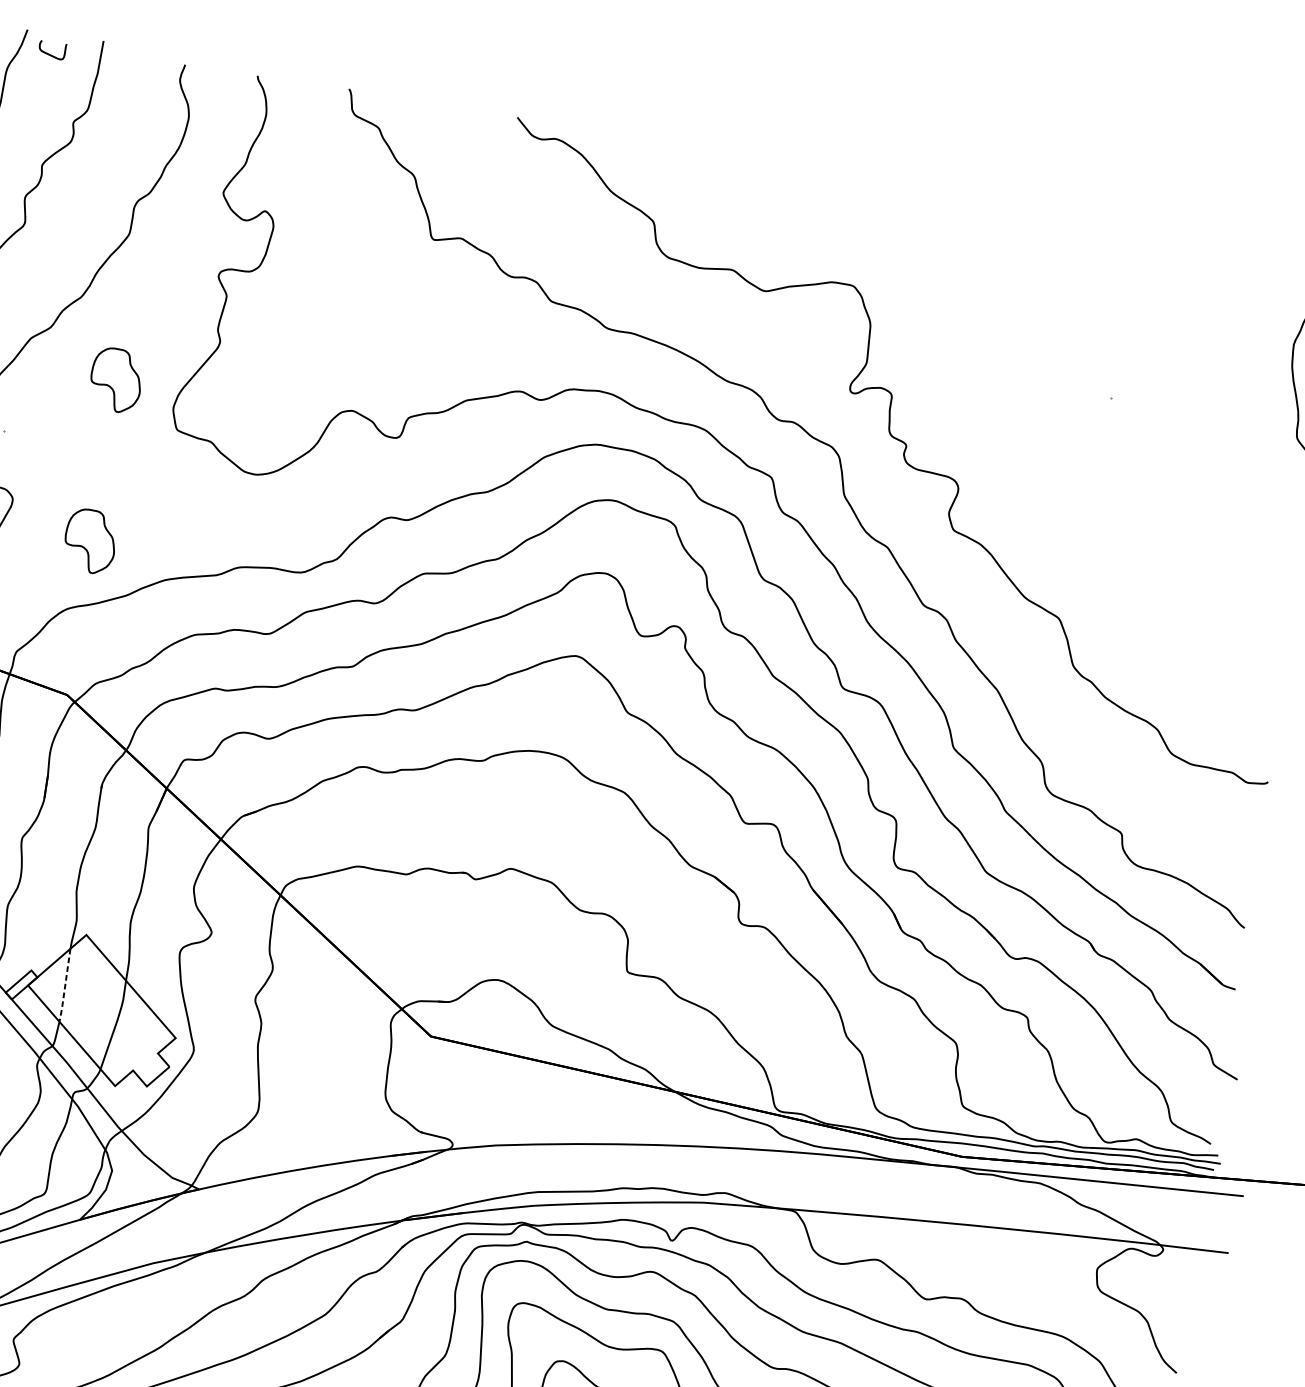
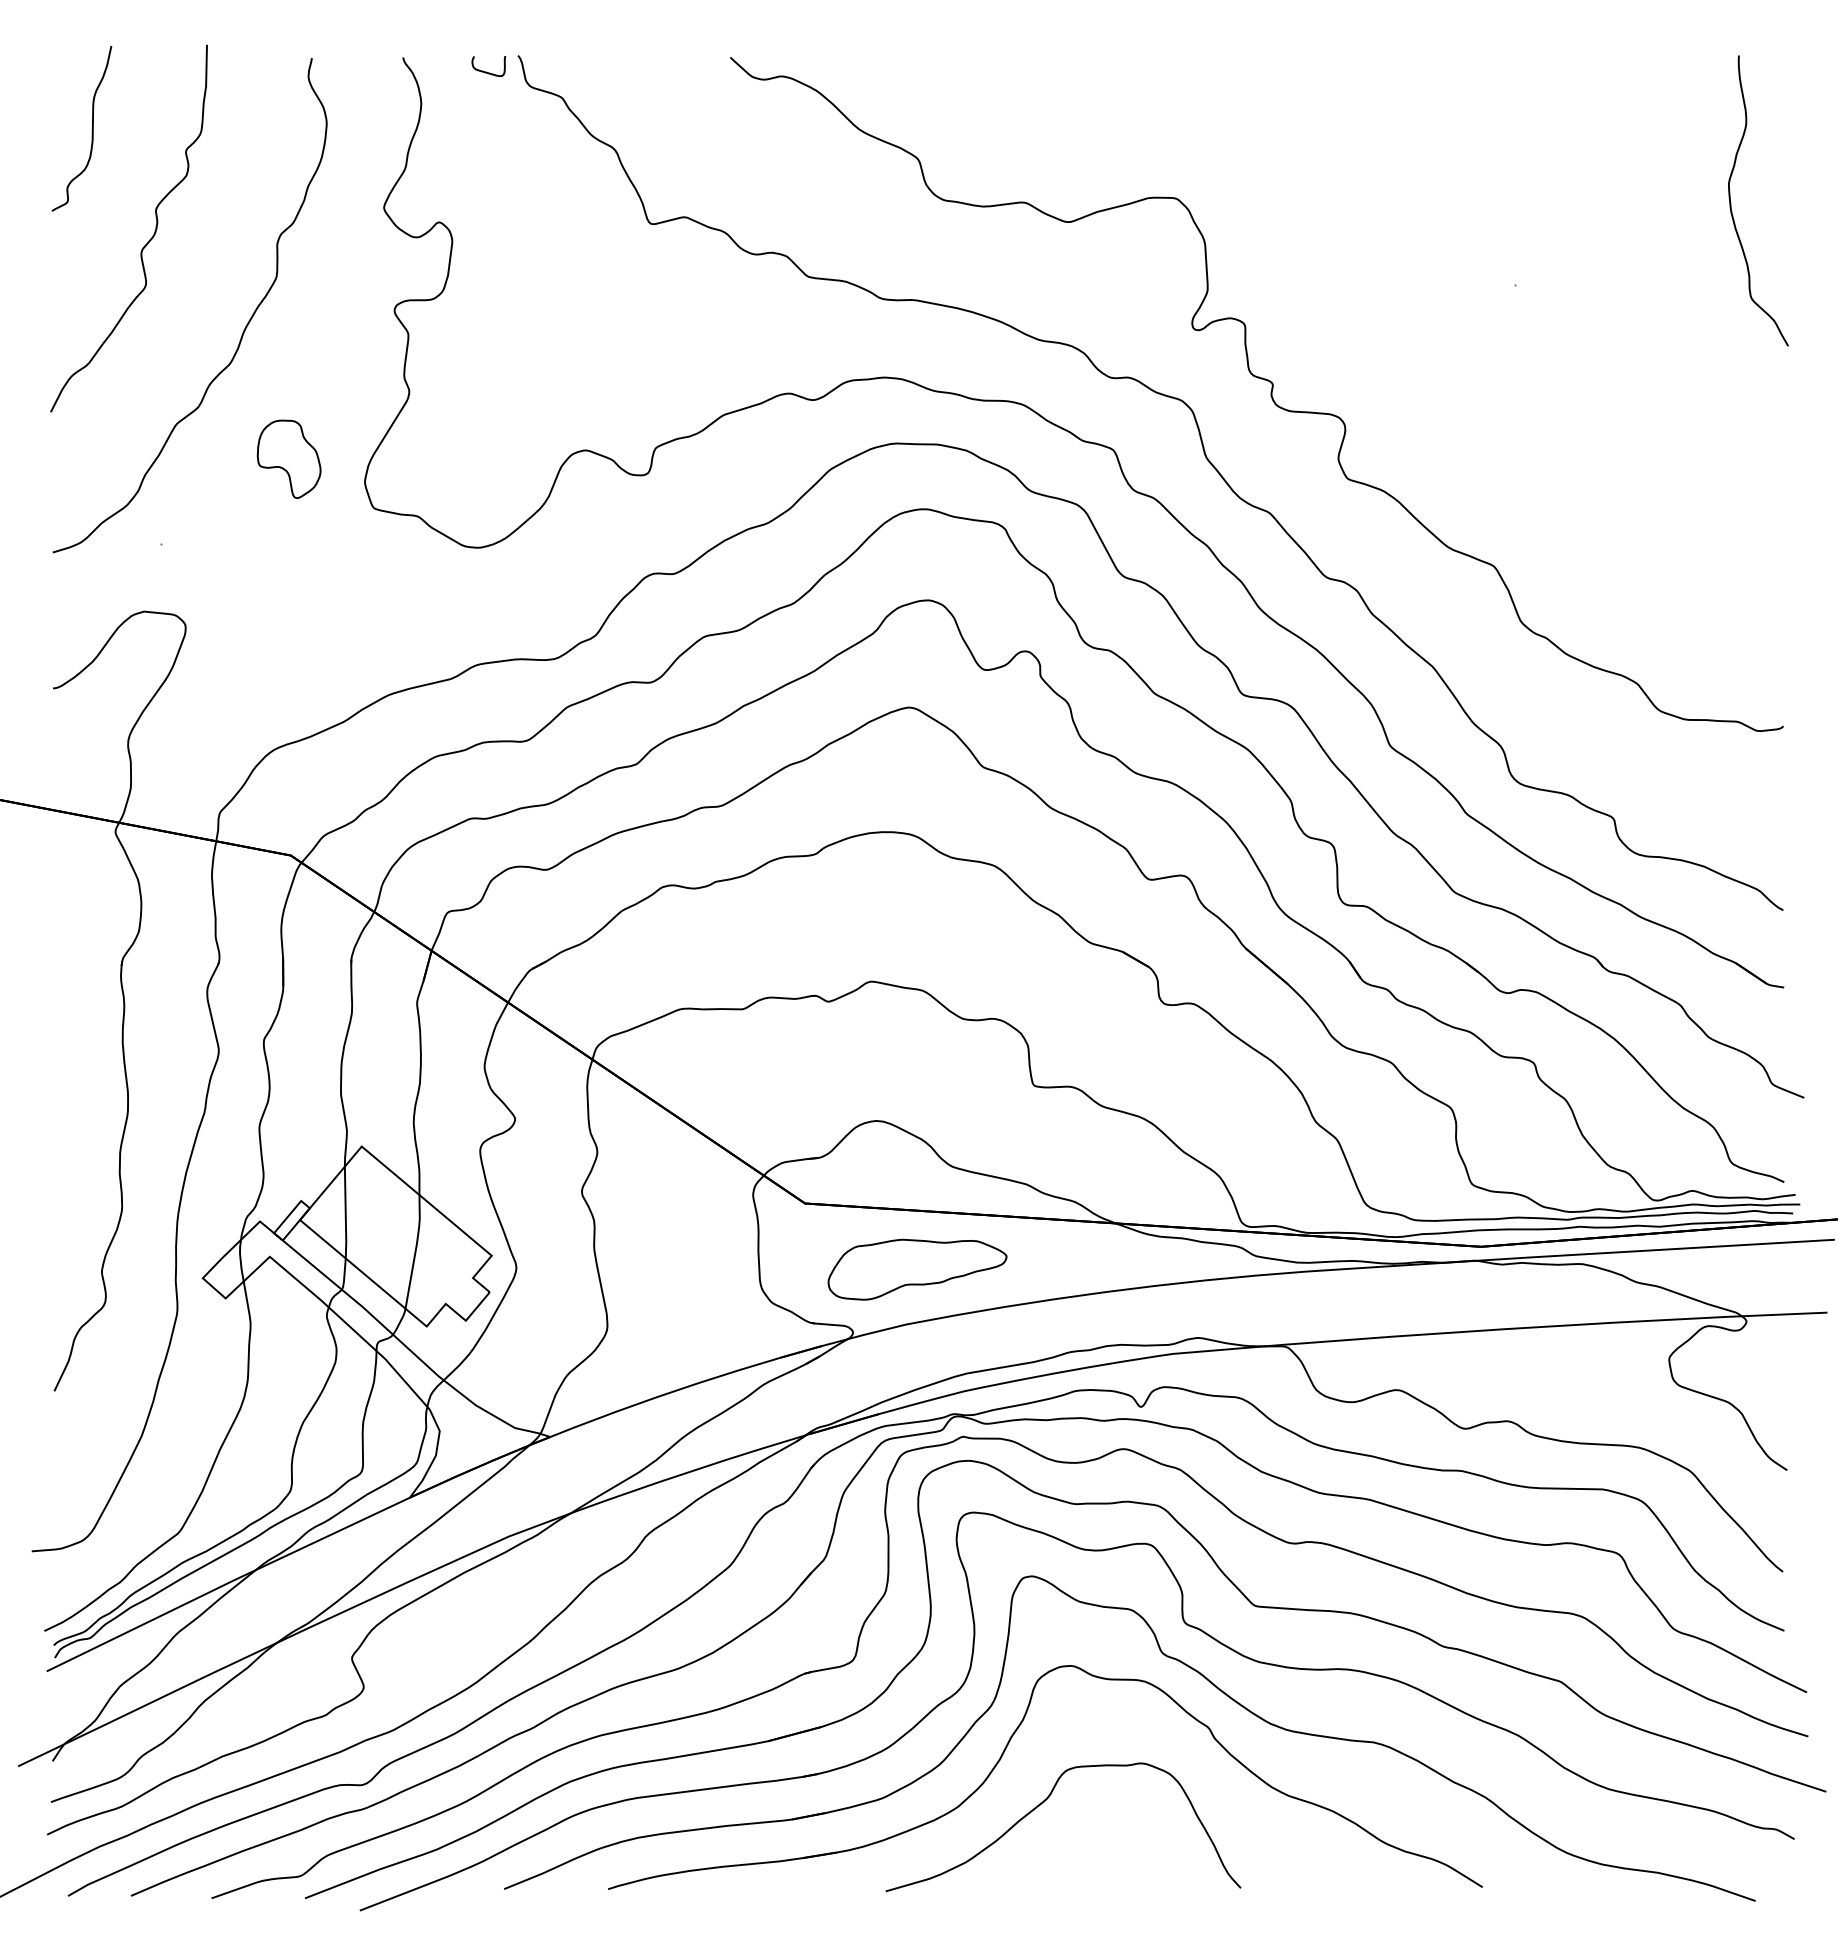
curve: (49, 53) -> (486, 71), moved
part: (89, 540) -> (288, 661), removed
line: (65, 986) -> (345, 1213), dashed -> solid
part: (511, 1103) -> (917, 1269), added

